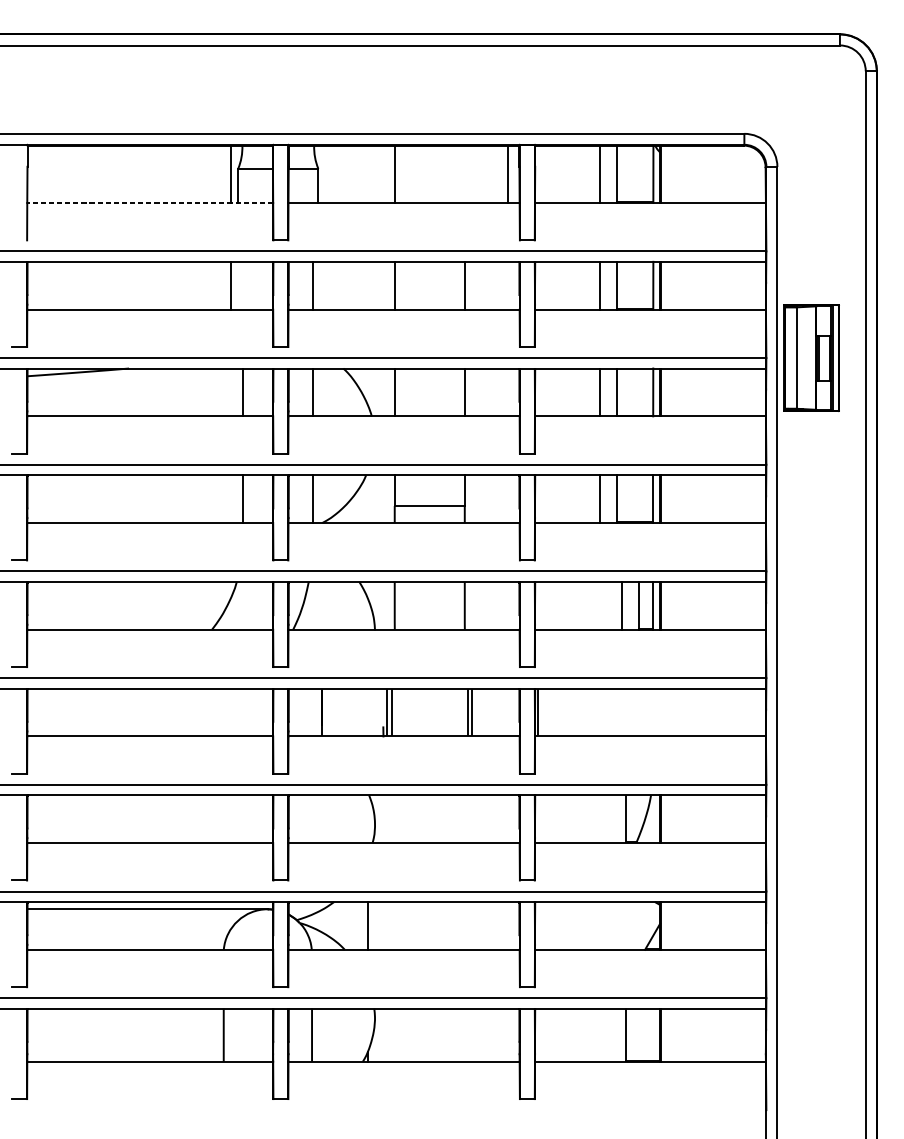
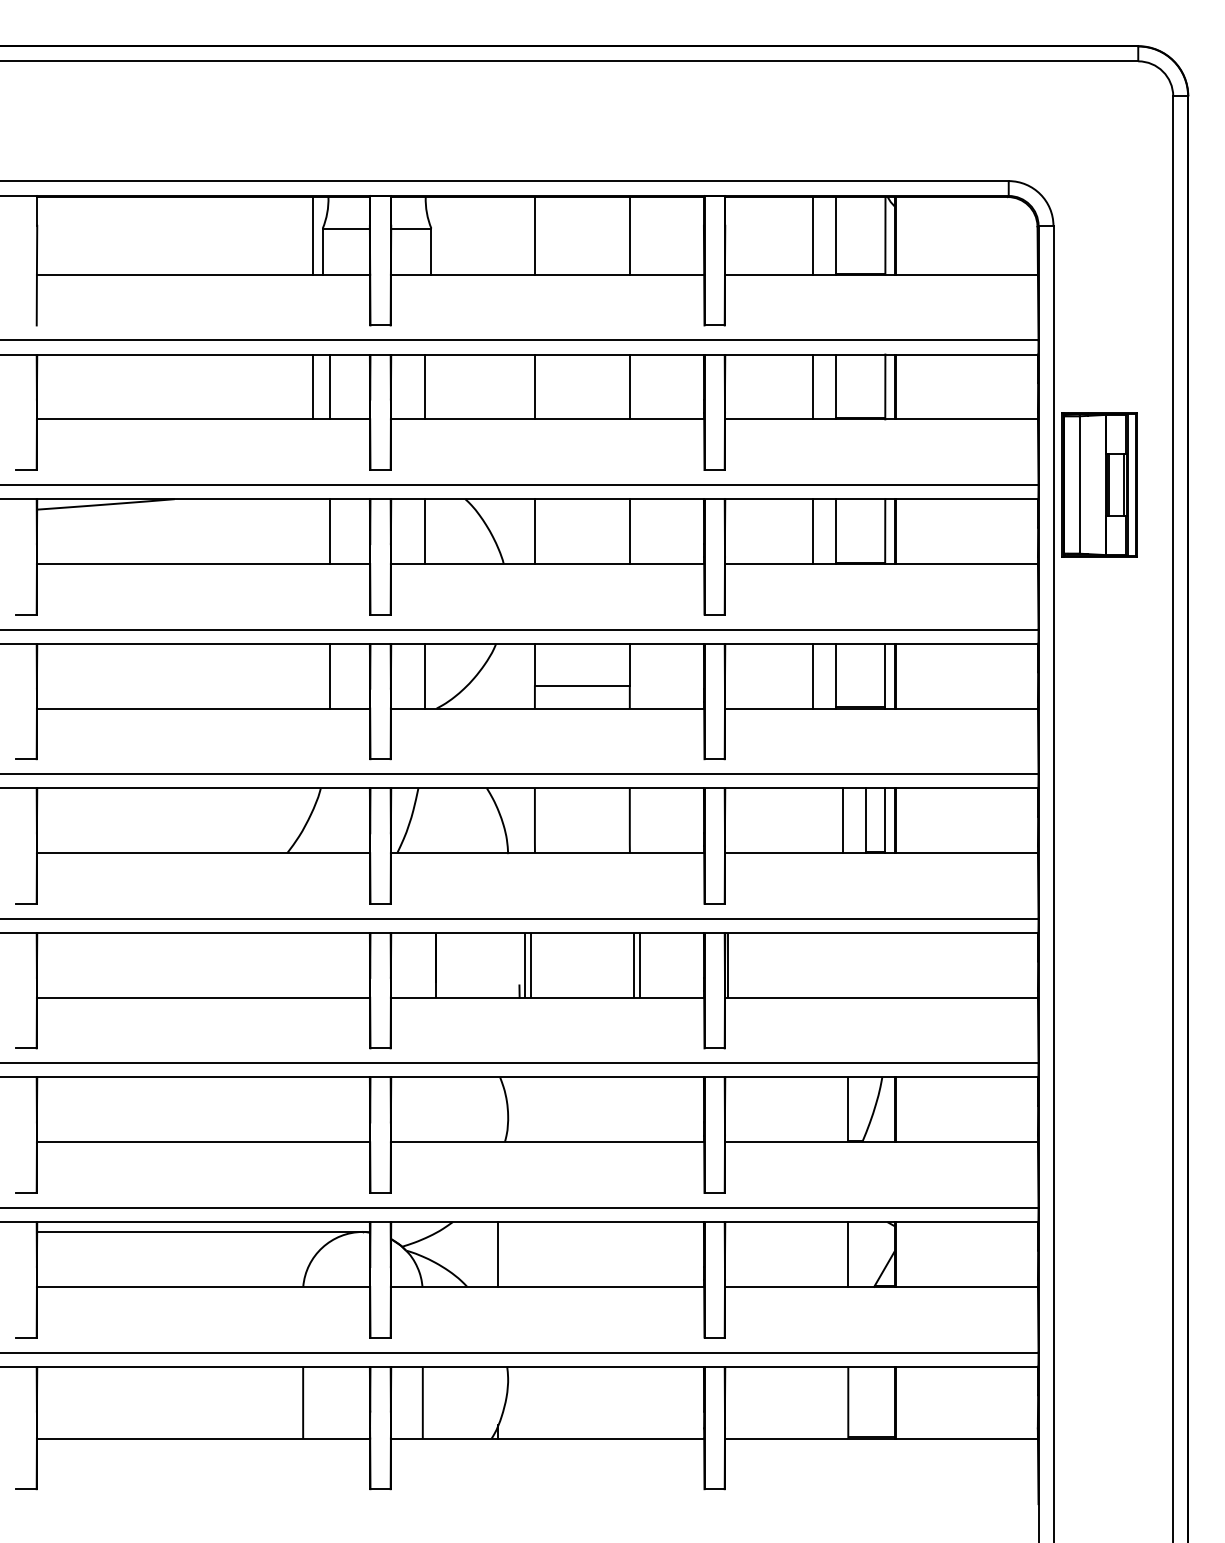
line: (508, 173) -> (629, 235), moved
line: (150, 202) -> (203, 274), dashed -> solid
line: (243, 285) -> (329, 386), added
line: (626, 925) -> (848, 1254), added

